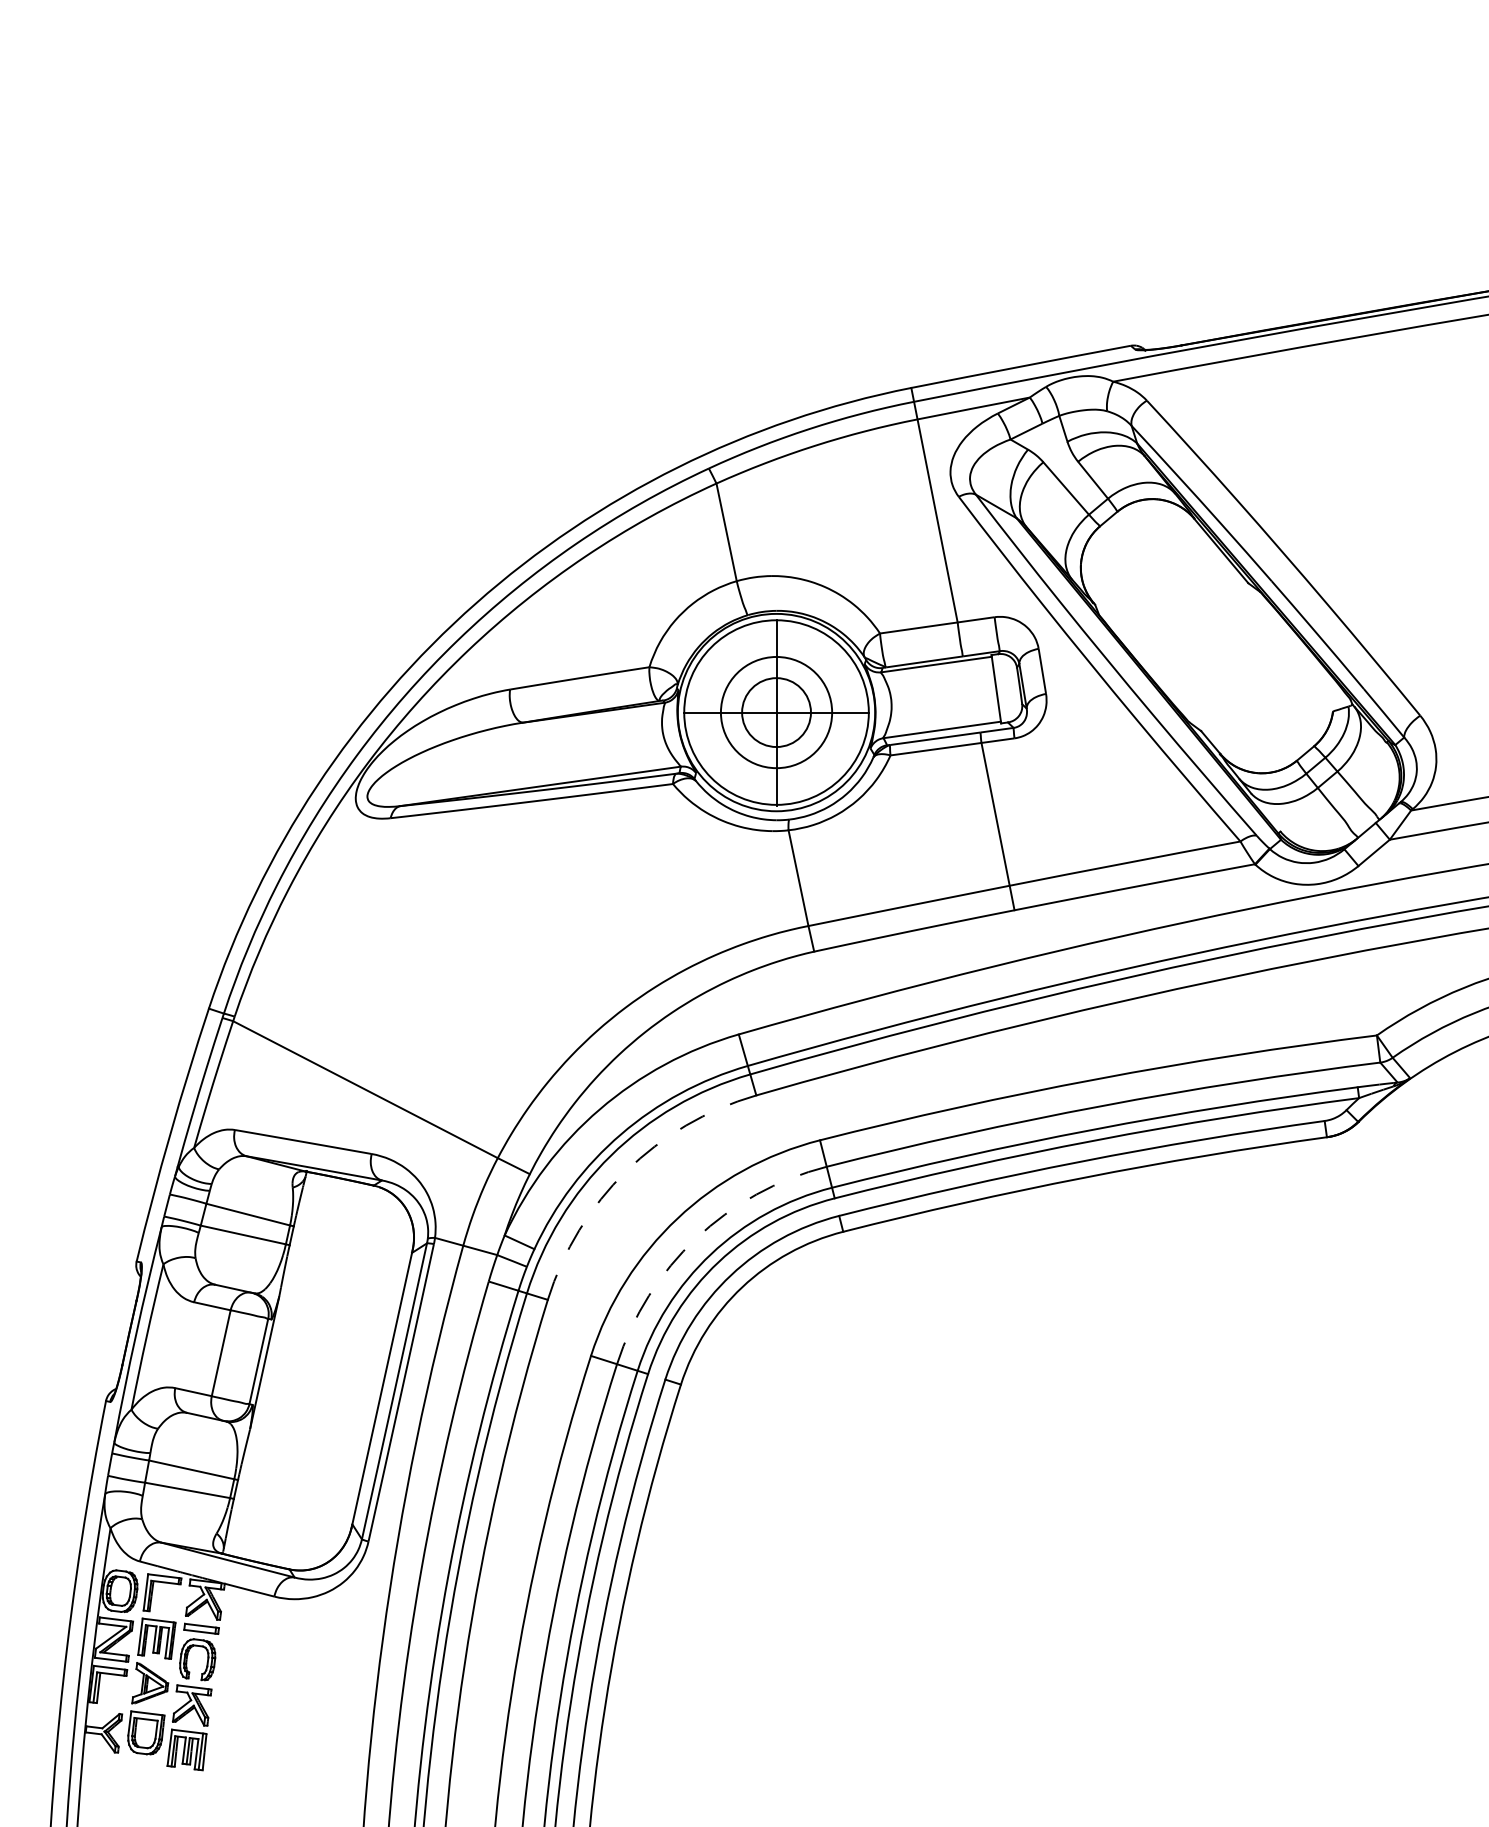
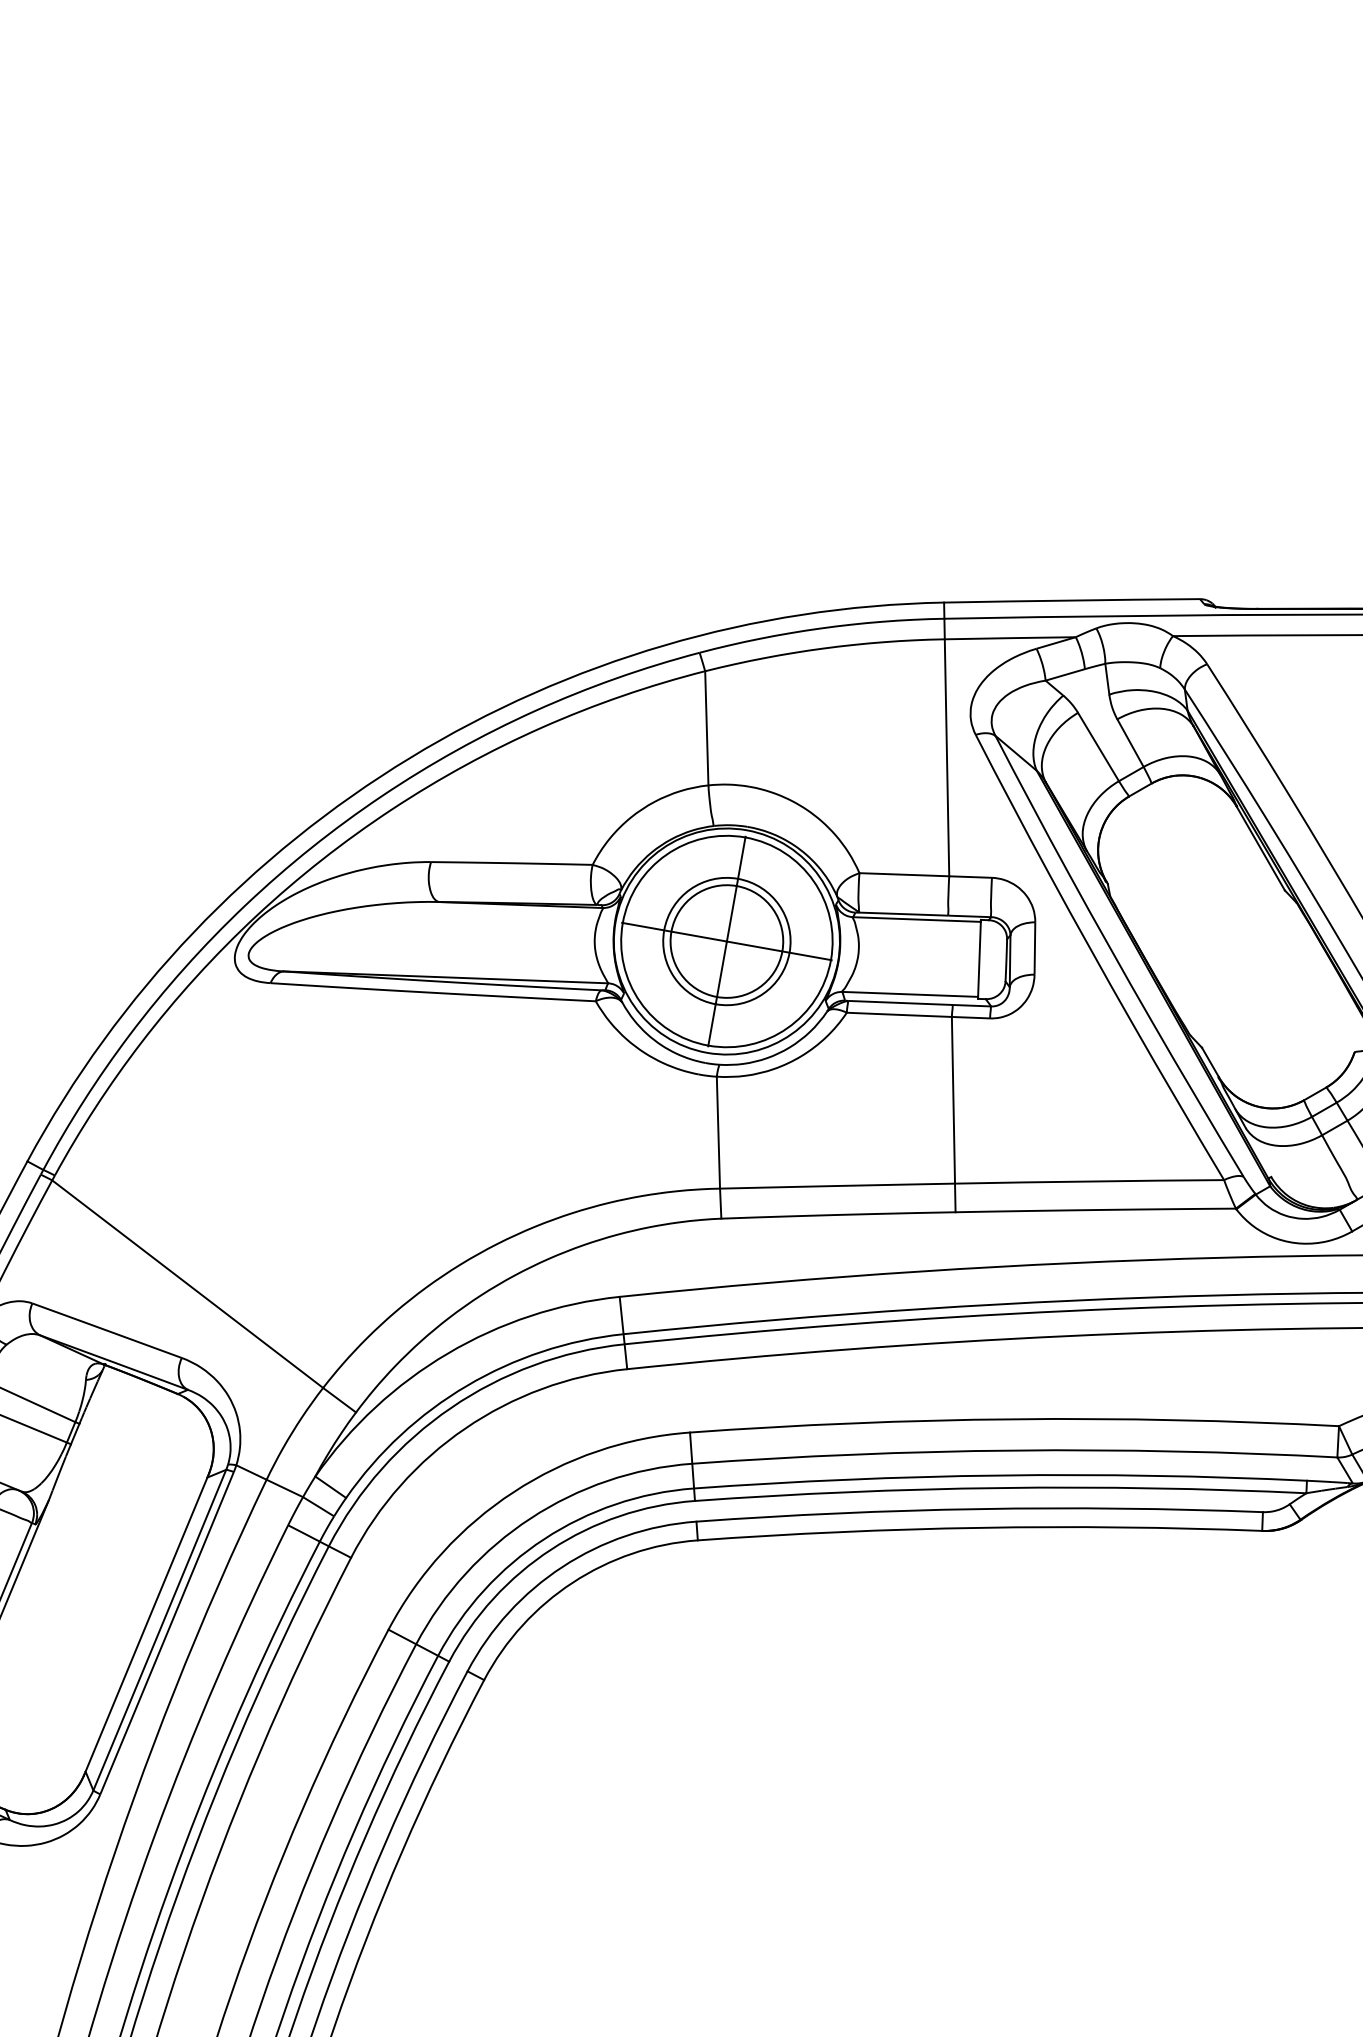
circle: (776, 712) -> (726, 941), size x1.43
arc: (626, 1171) -> (465, 1428), dashed -> solid
arc: (696, 1238) -> (531, 1518), dashed -> solid

